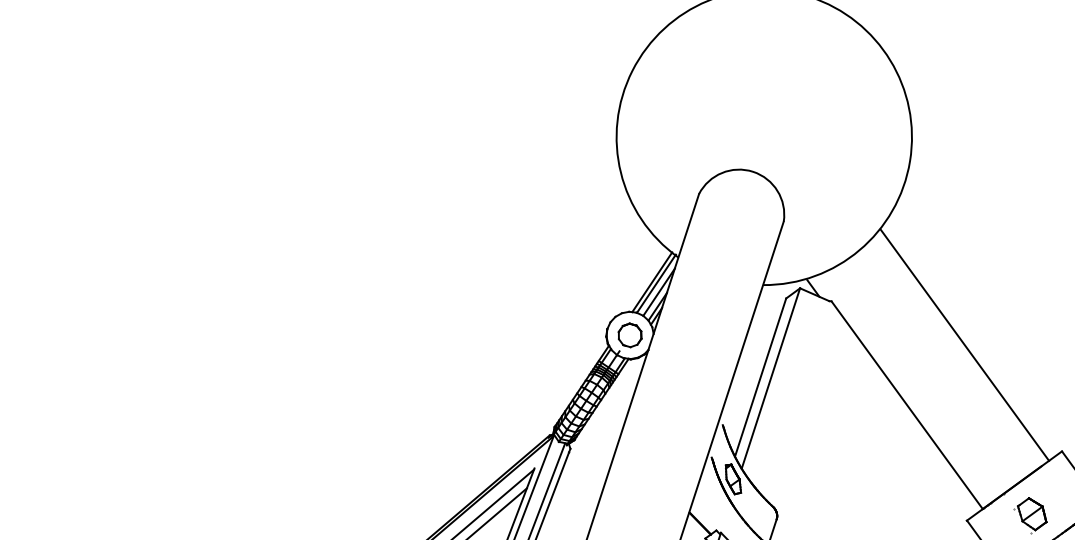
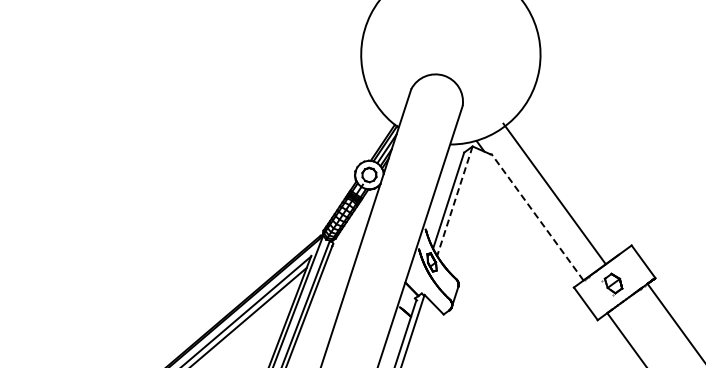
line: (964, 344) -> (554, 193), moved
line: (770, 378) -> (454, 201), solid -> dashed
line: (906, 405) -> (537, 217), solid -> dashed

